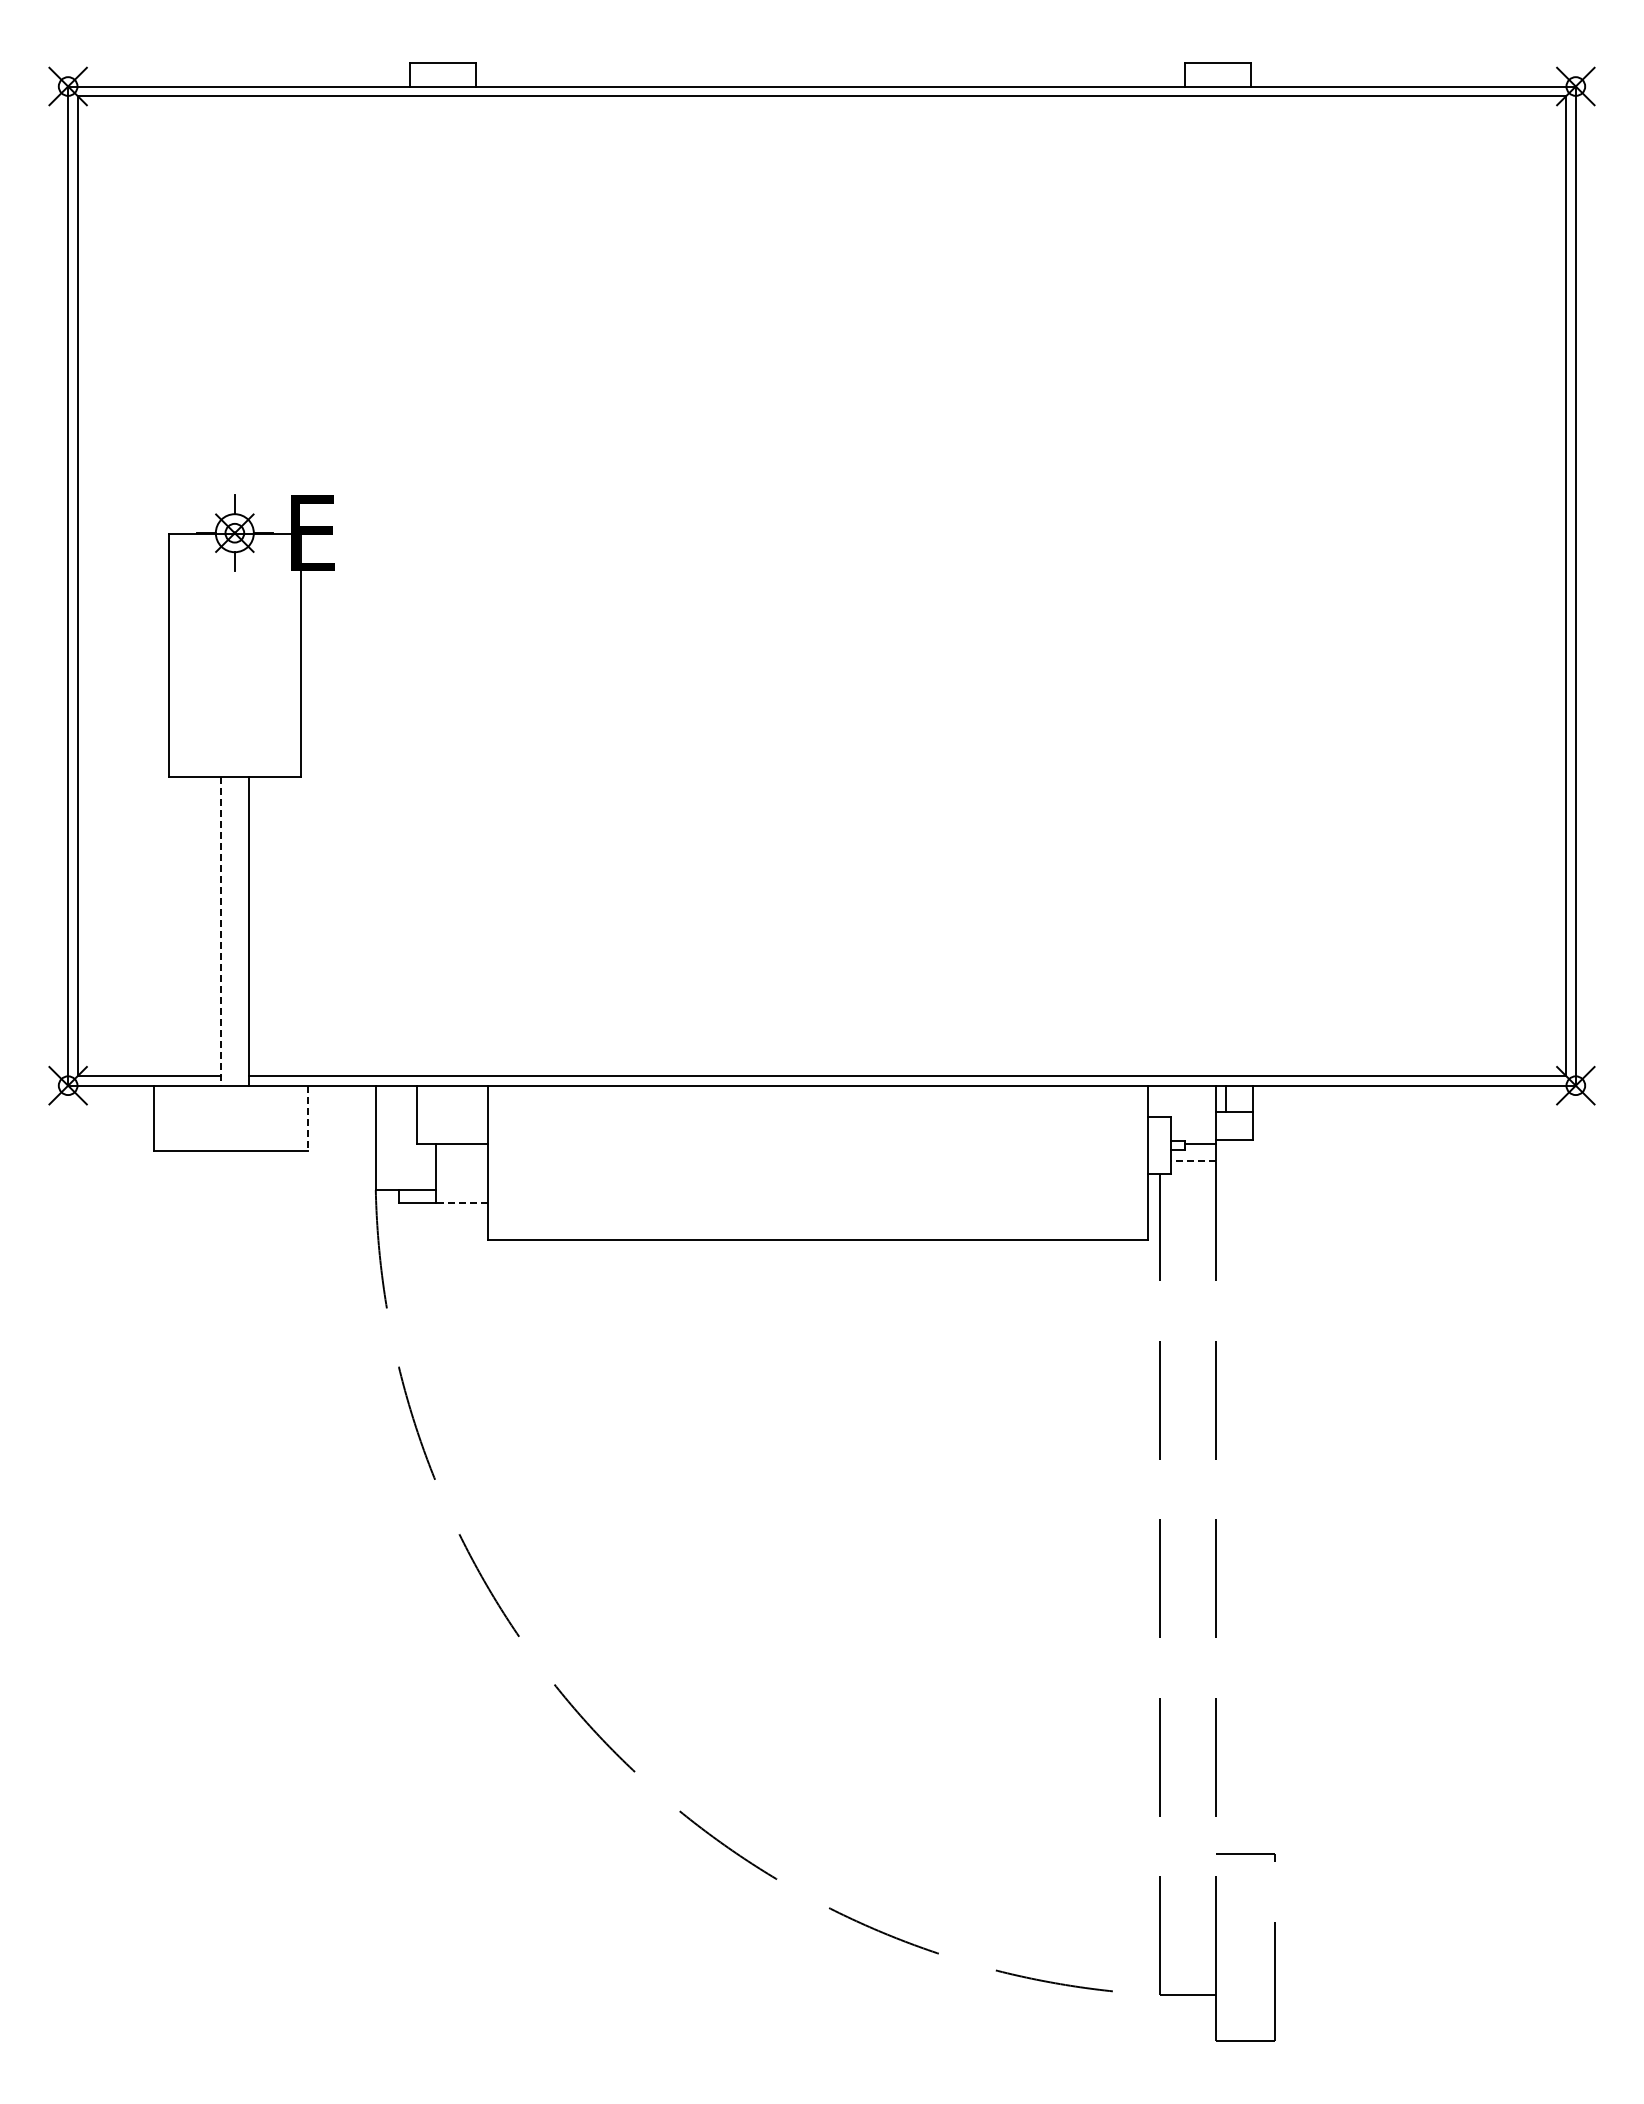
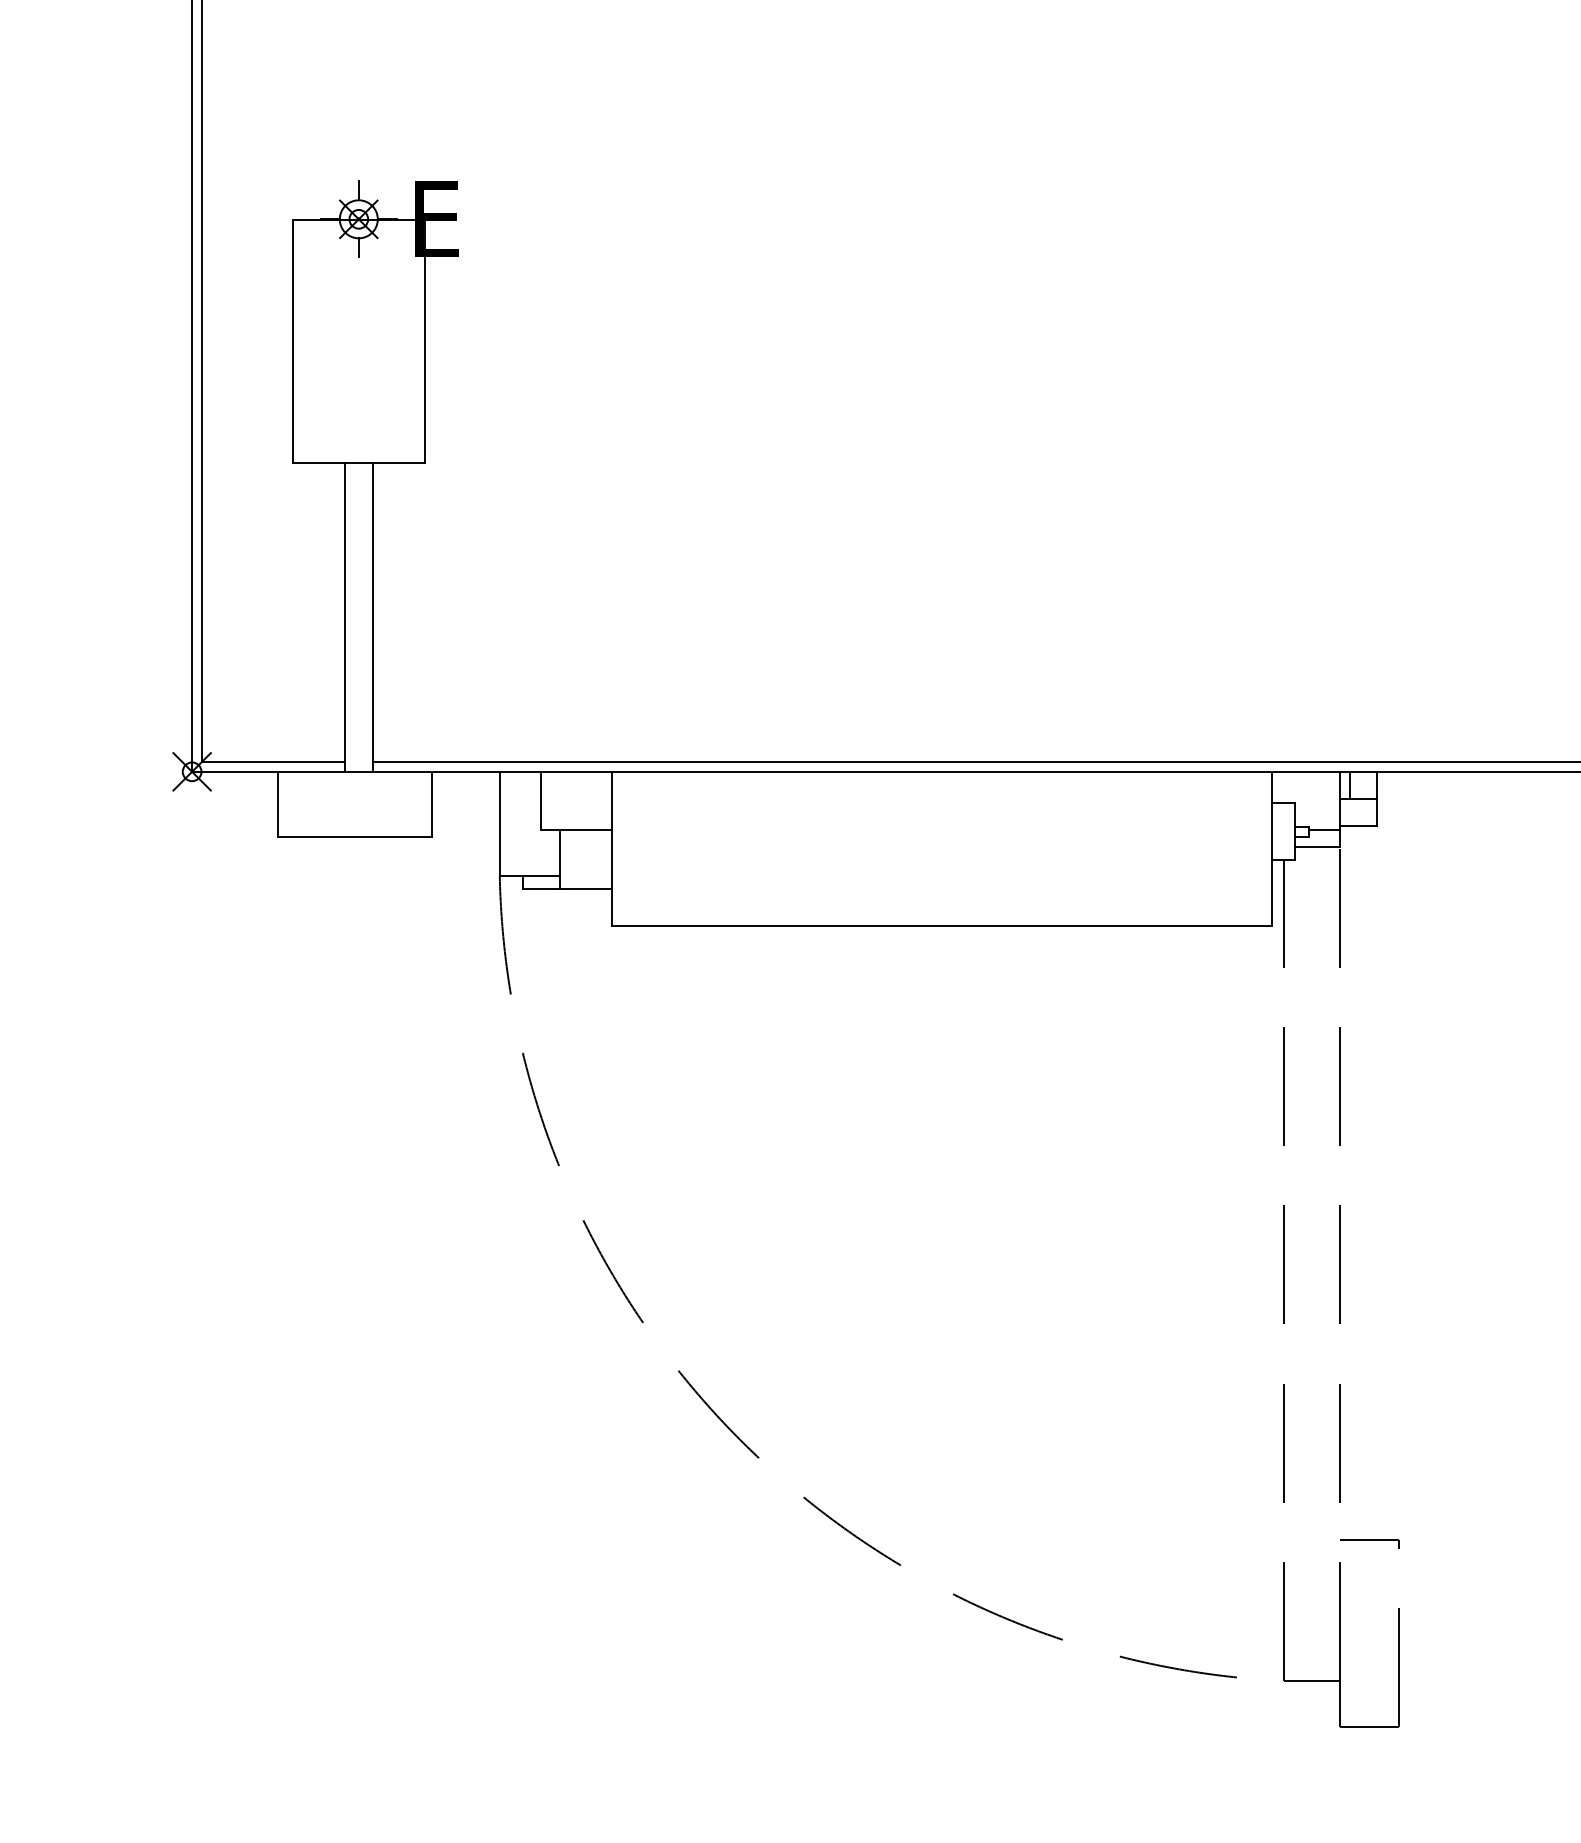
line: (221, 931) -> (345, 617), dashed -> solid
line: (307, 1118) -> (431, 804), dashed -> solid
line: (1193, 1160) -> (1317, 846), dashed -> solid
line: (461, 1202) -> (585, 888), dashed -> solid

